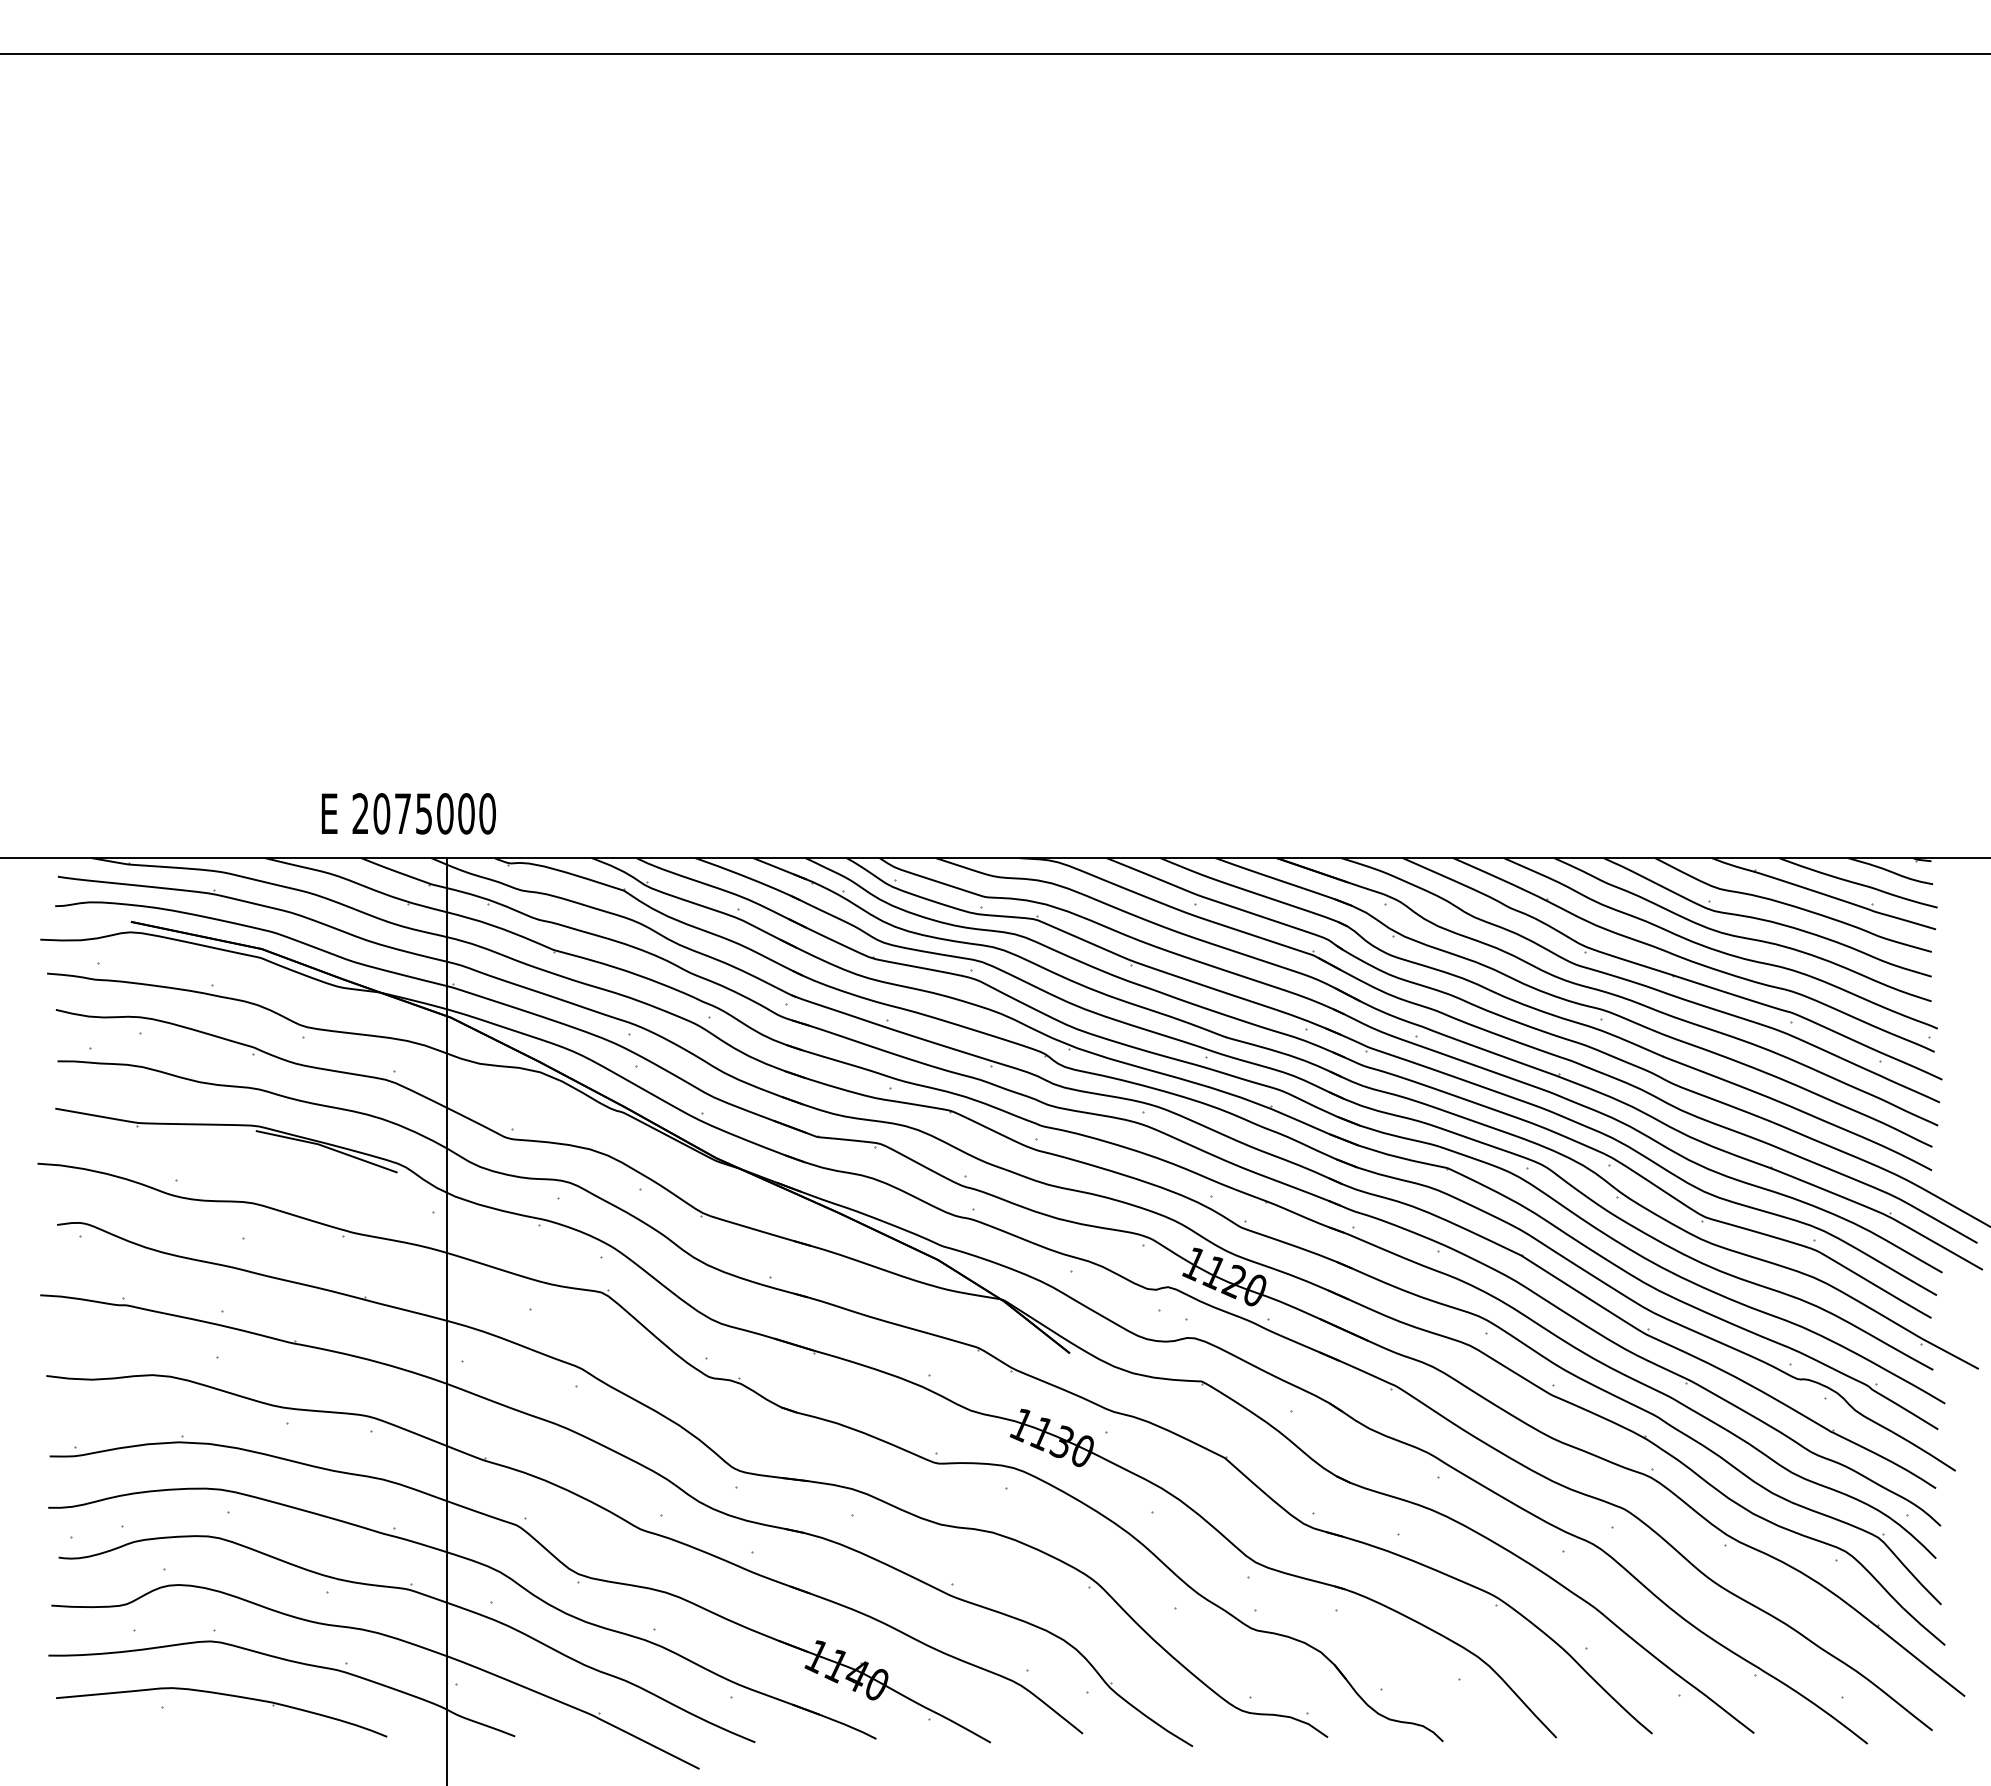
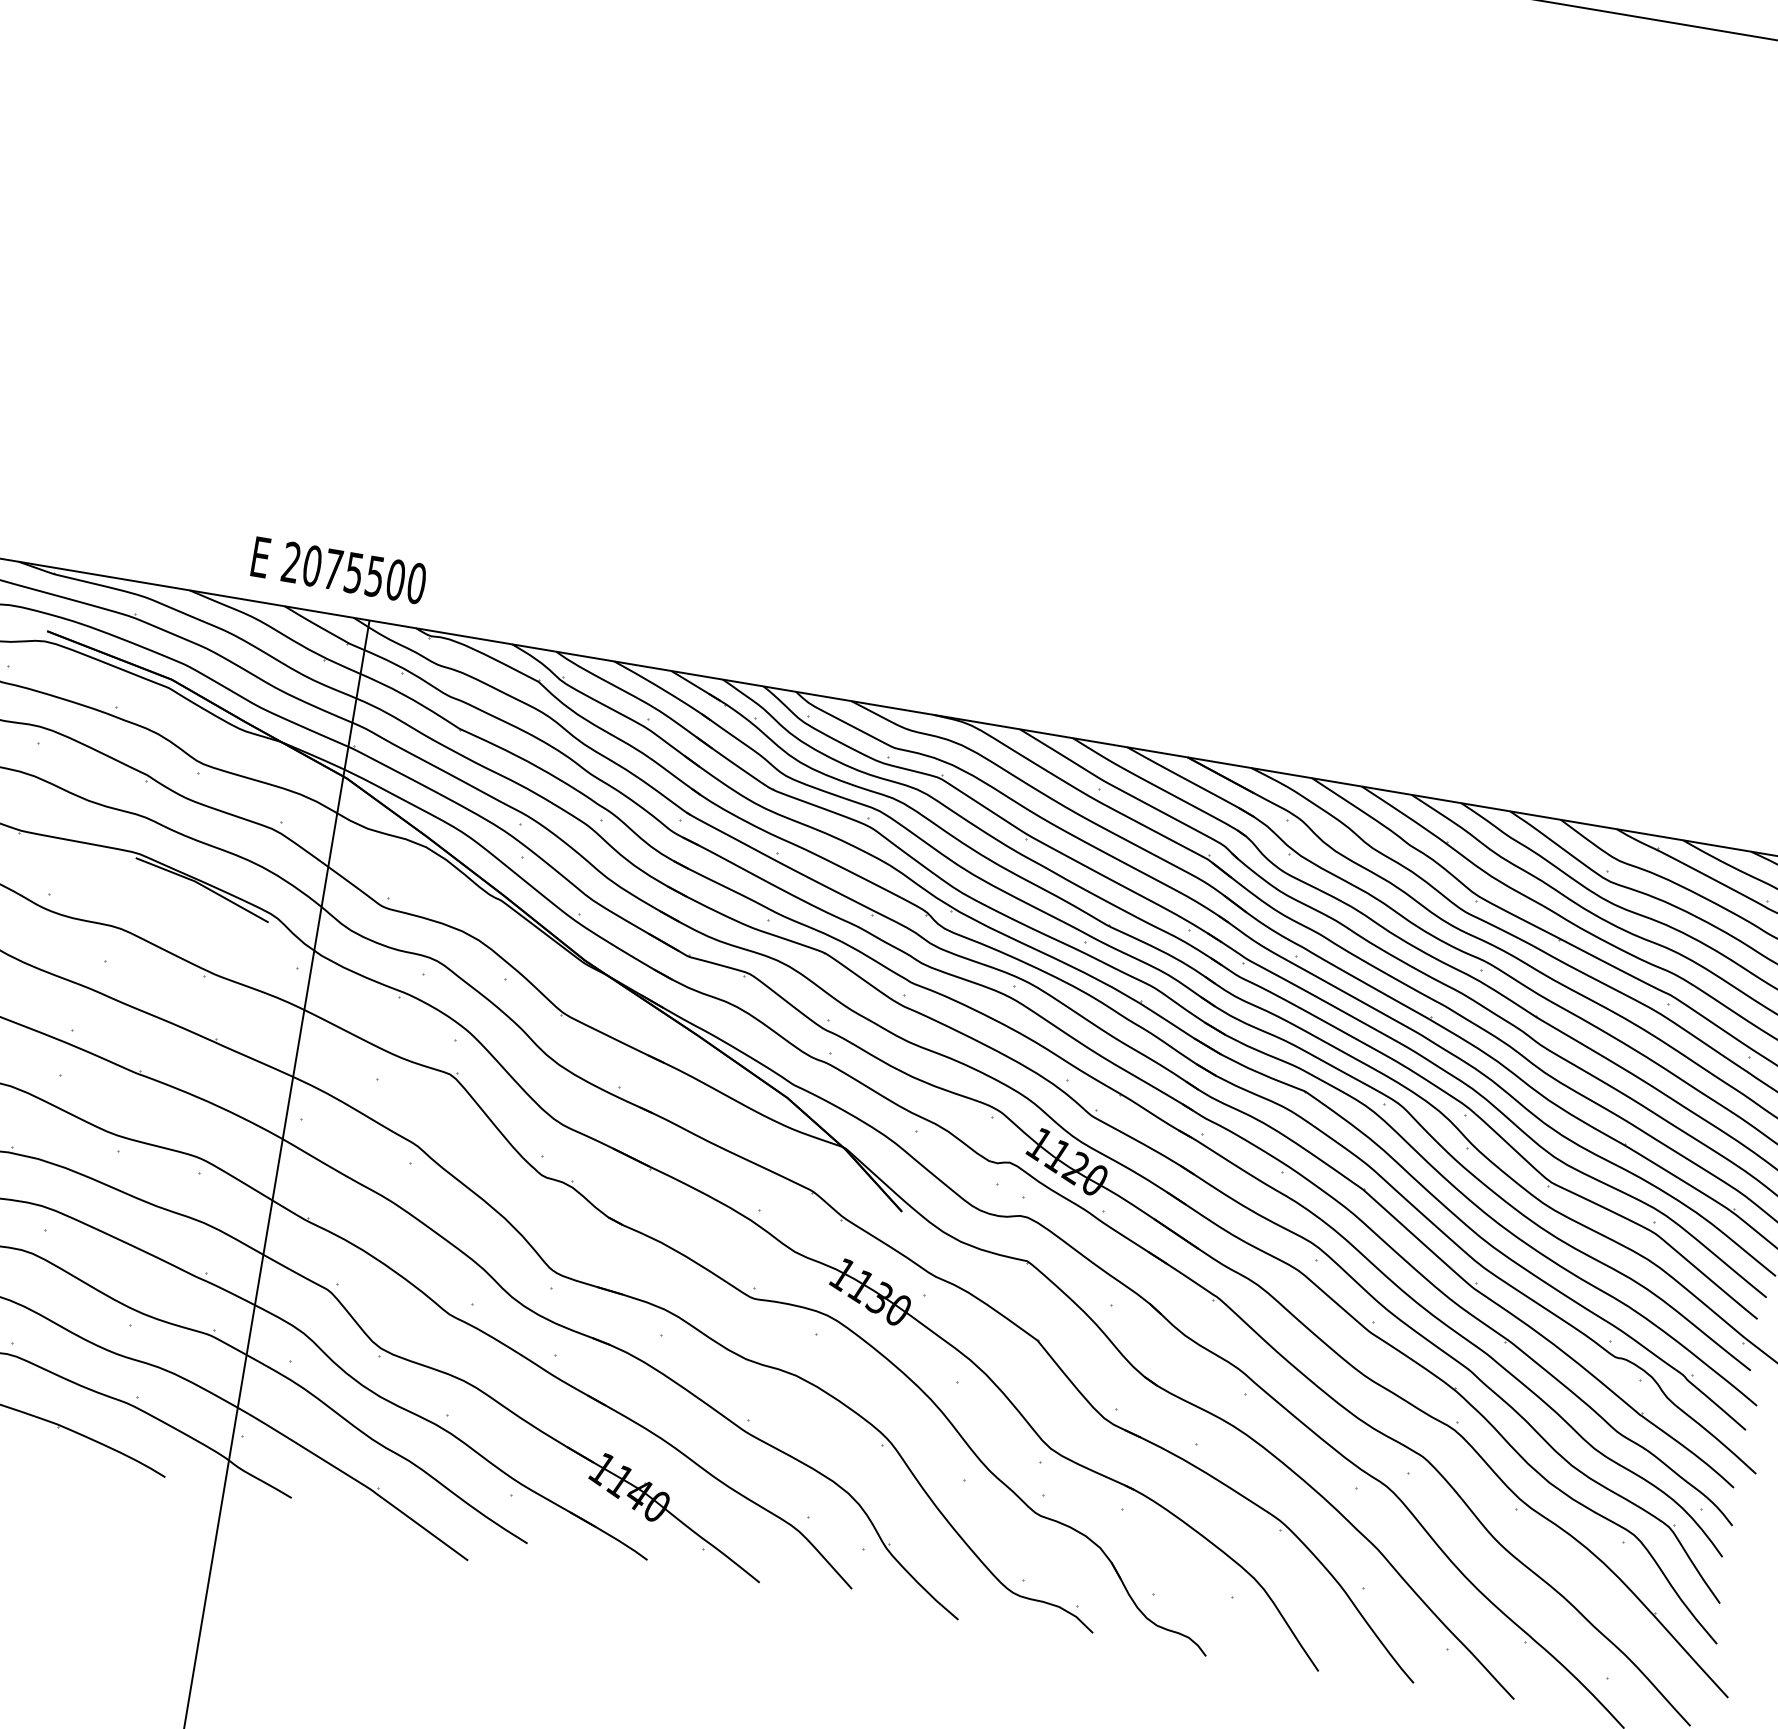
text: (445, 813) -> (375, 576), 2075000 -> 2075500

